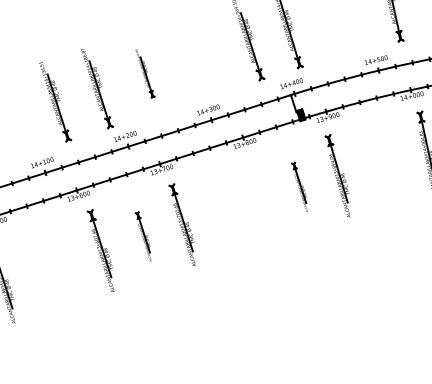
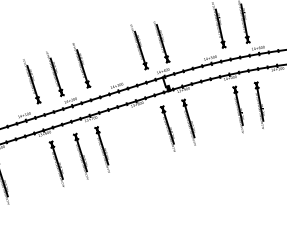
part: (144, 73) -> (81, 65), size x1.67
part: (299, 186) -> (167, 128), size x1.67
part: (142, 235) -> (80, 155), size x1.67

